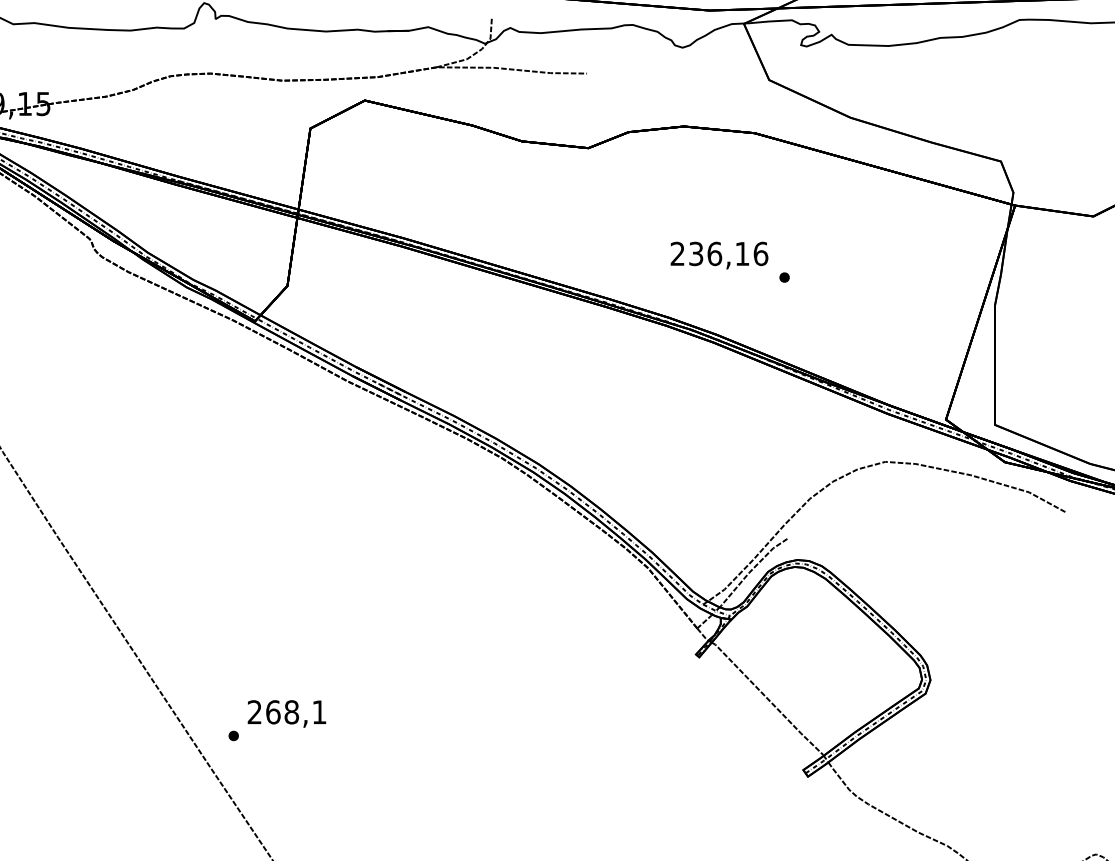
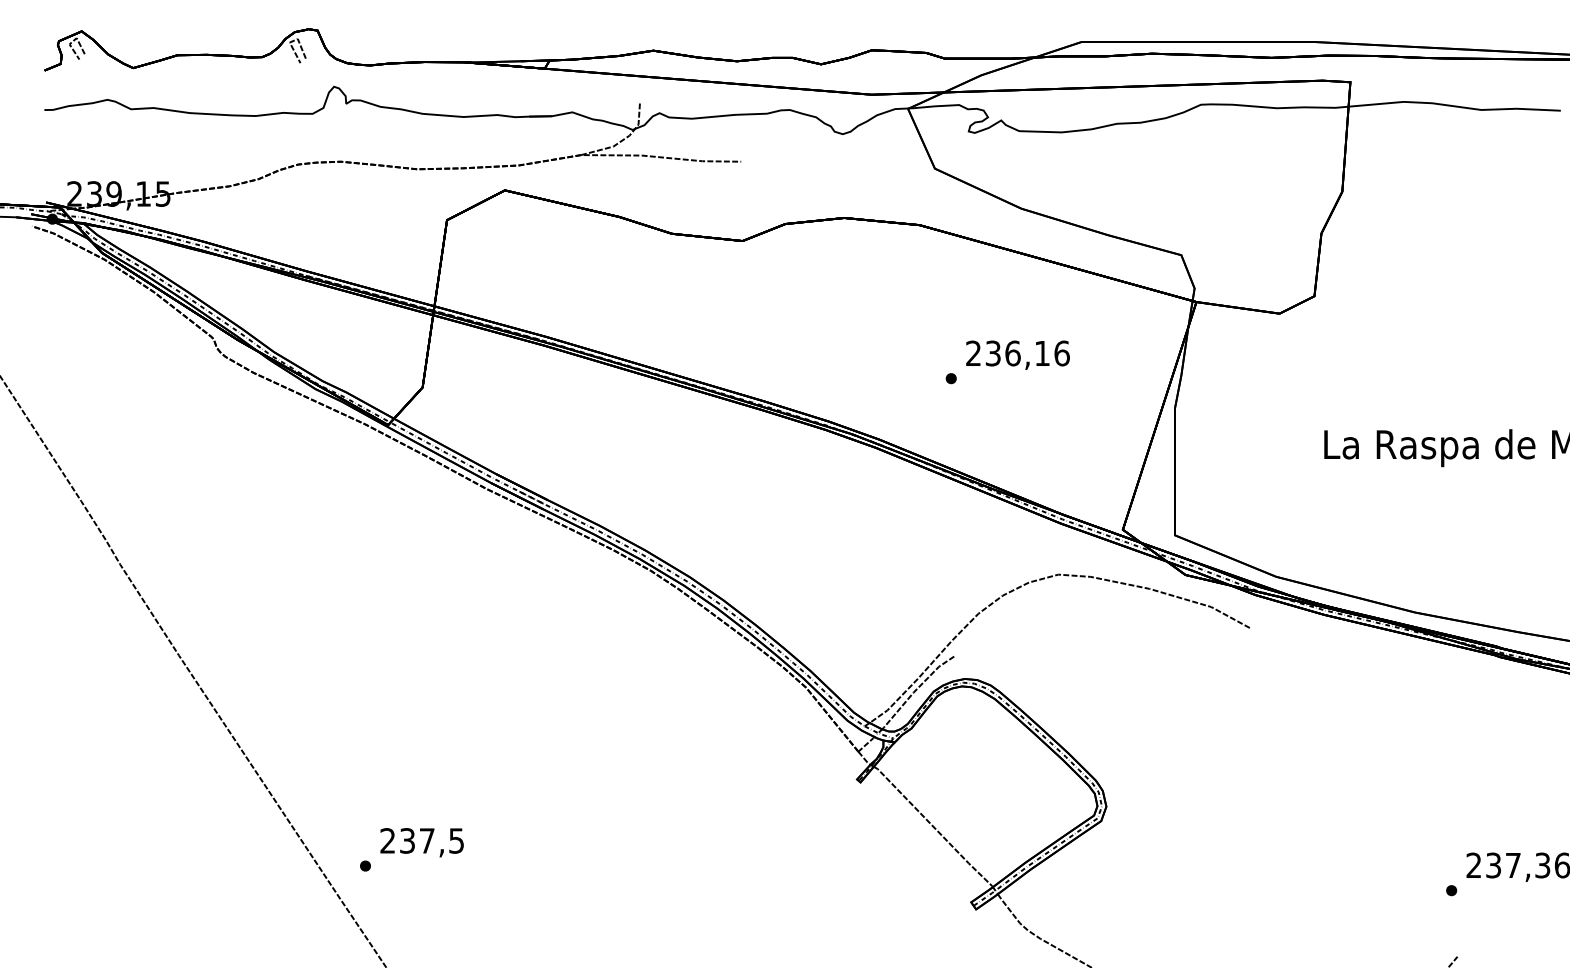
text: (718, 254) -> (1017, 354), moved
text: (295, 711) -> (431, 840), 268,1 -> 237,5

